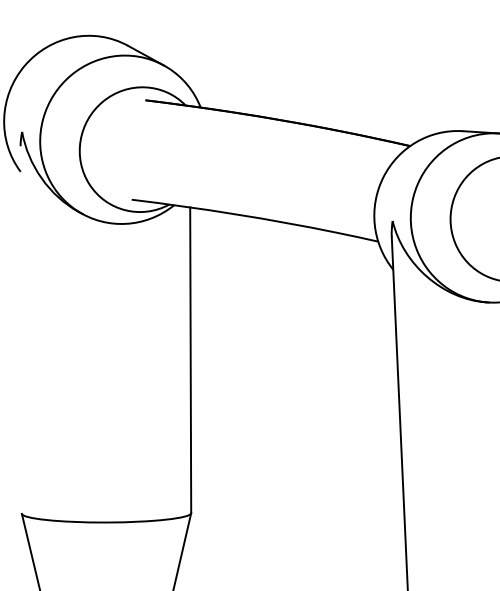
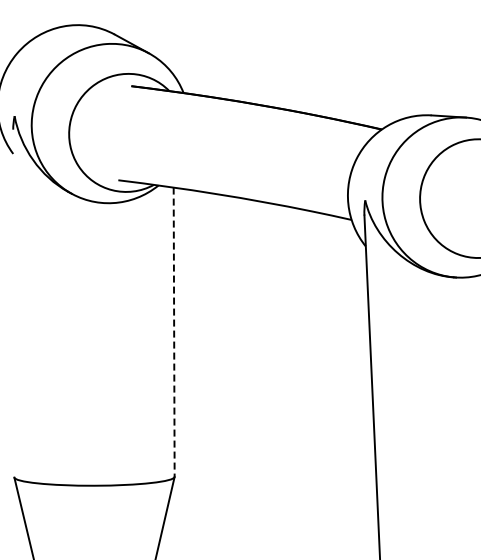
line: (191, 360) -> (174, 332), solid -> dashed

